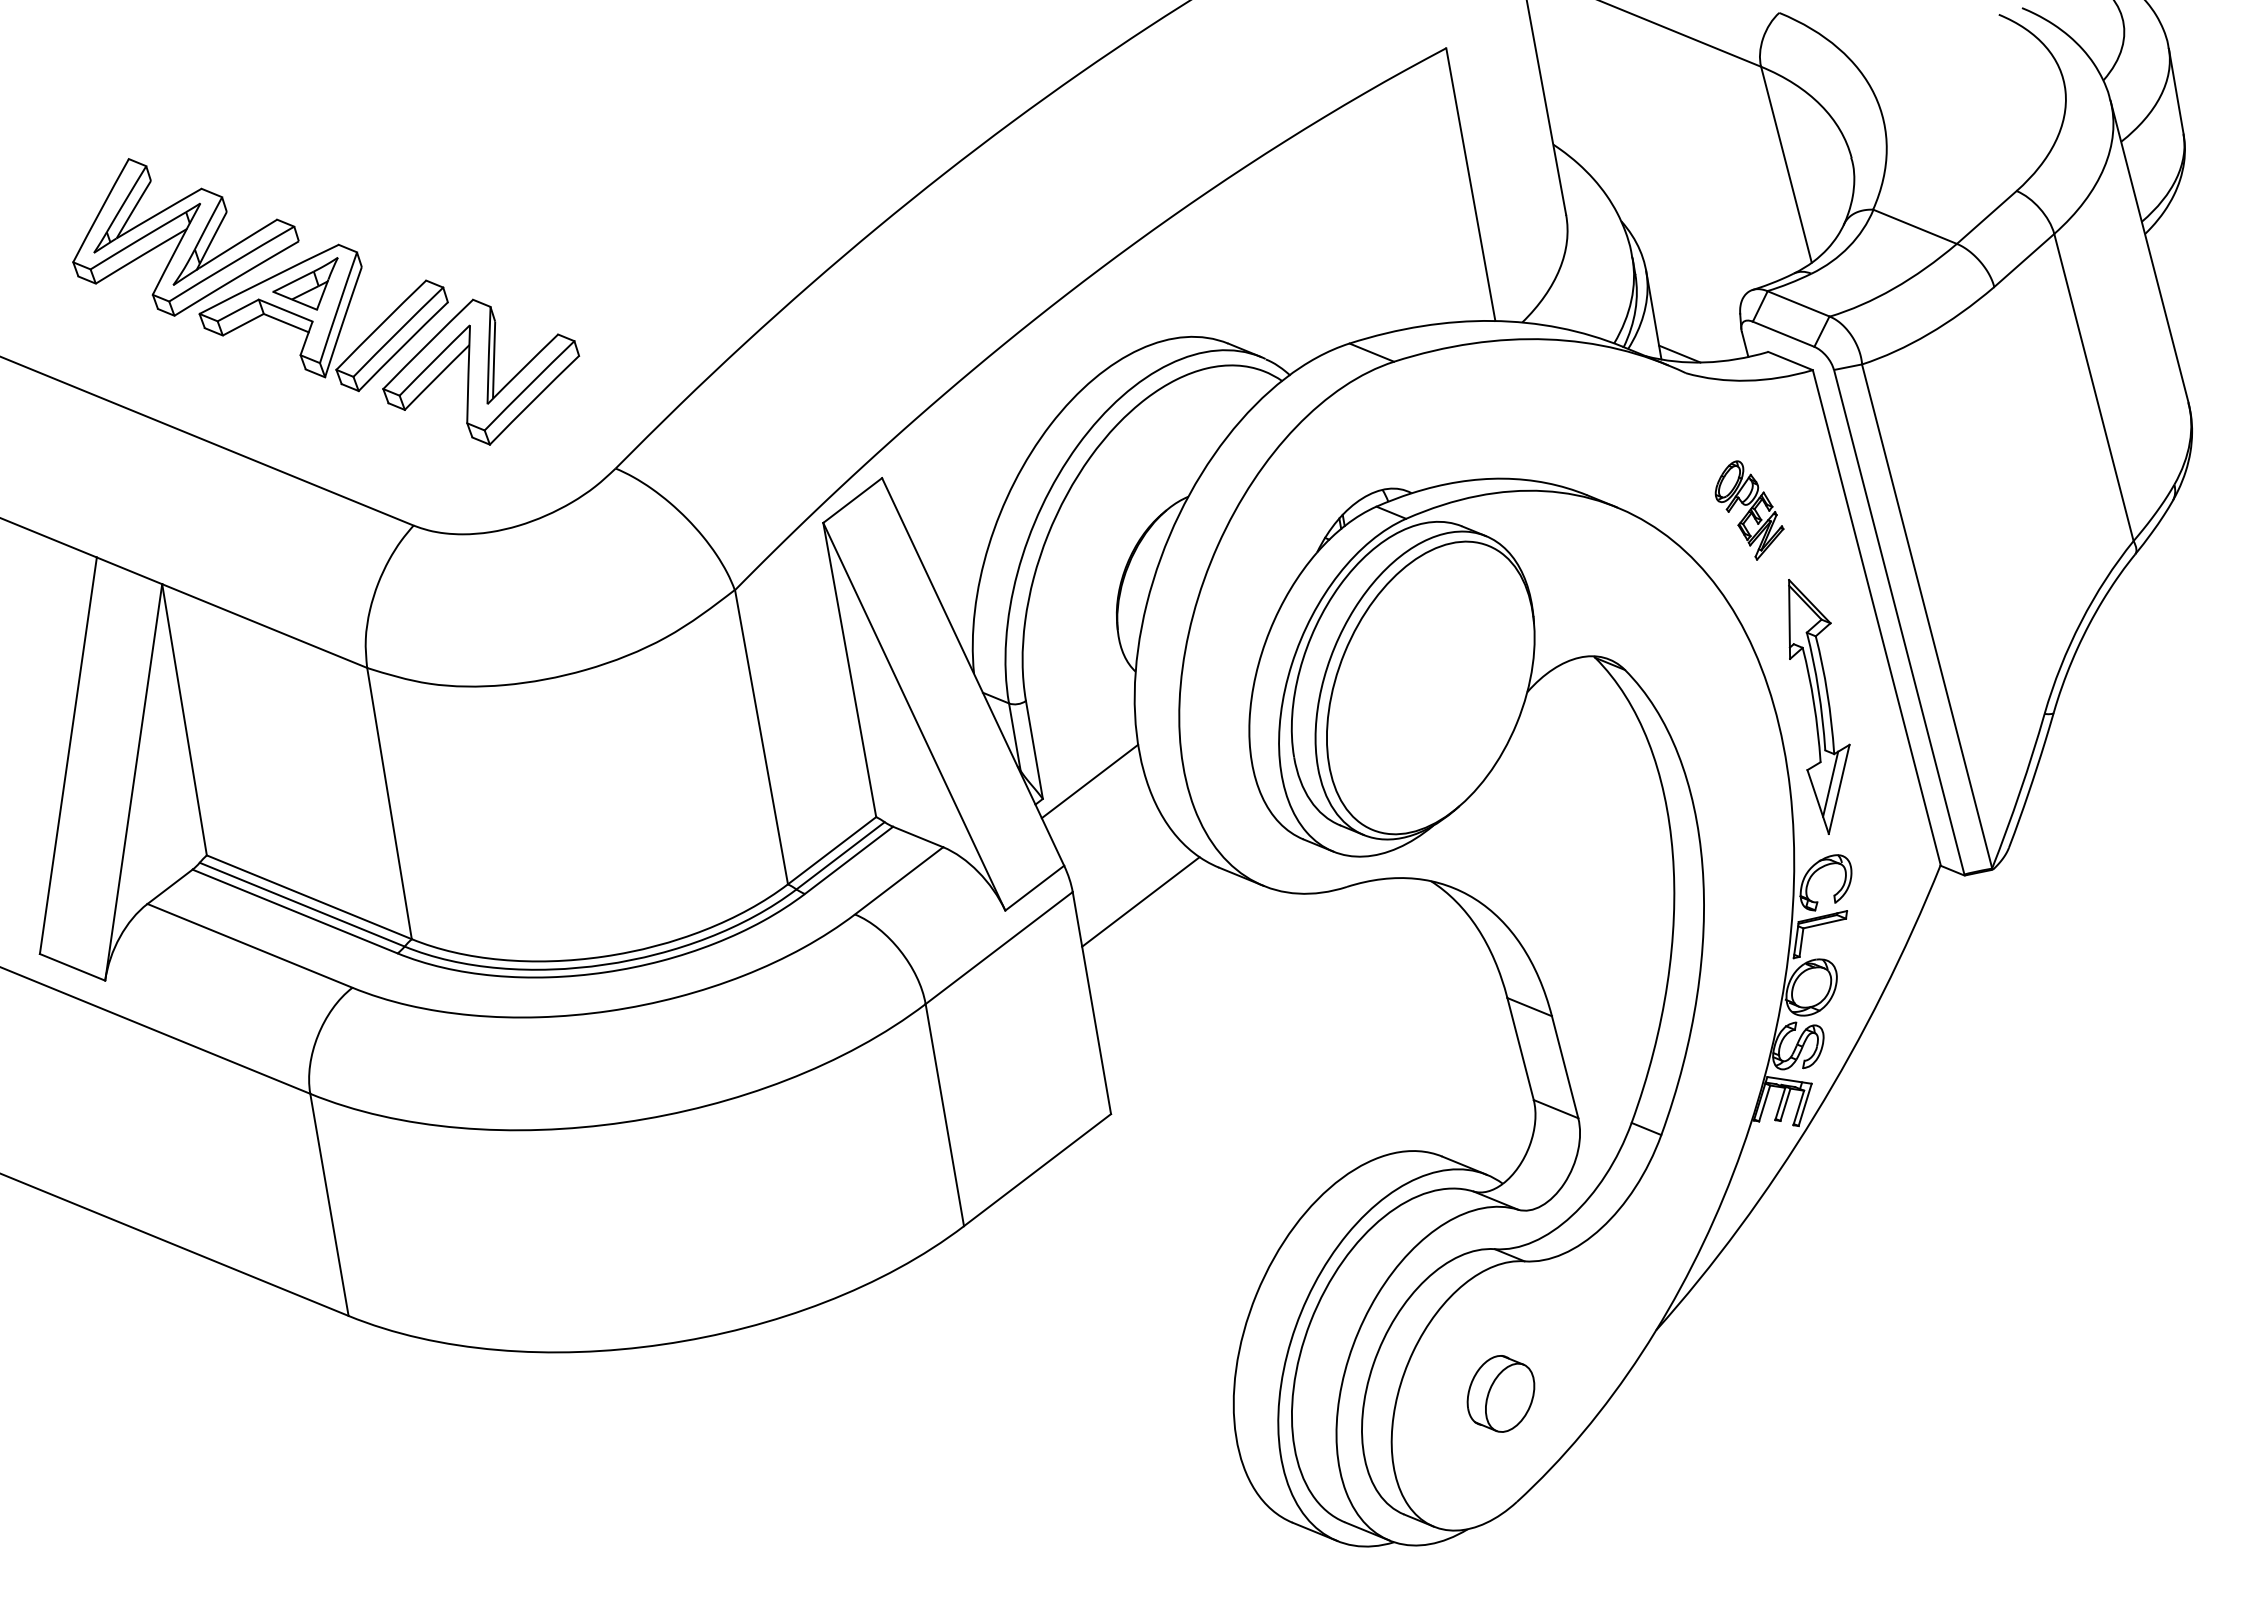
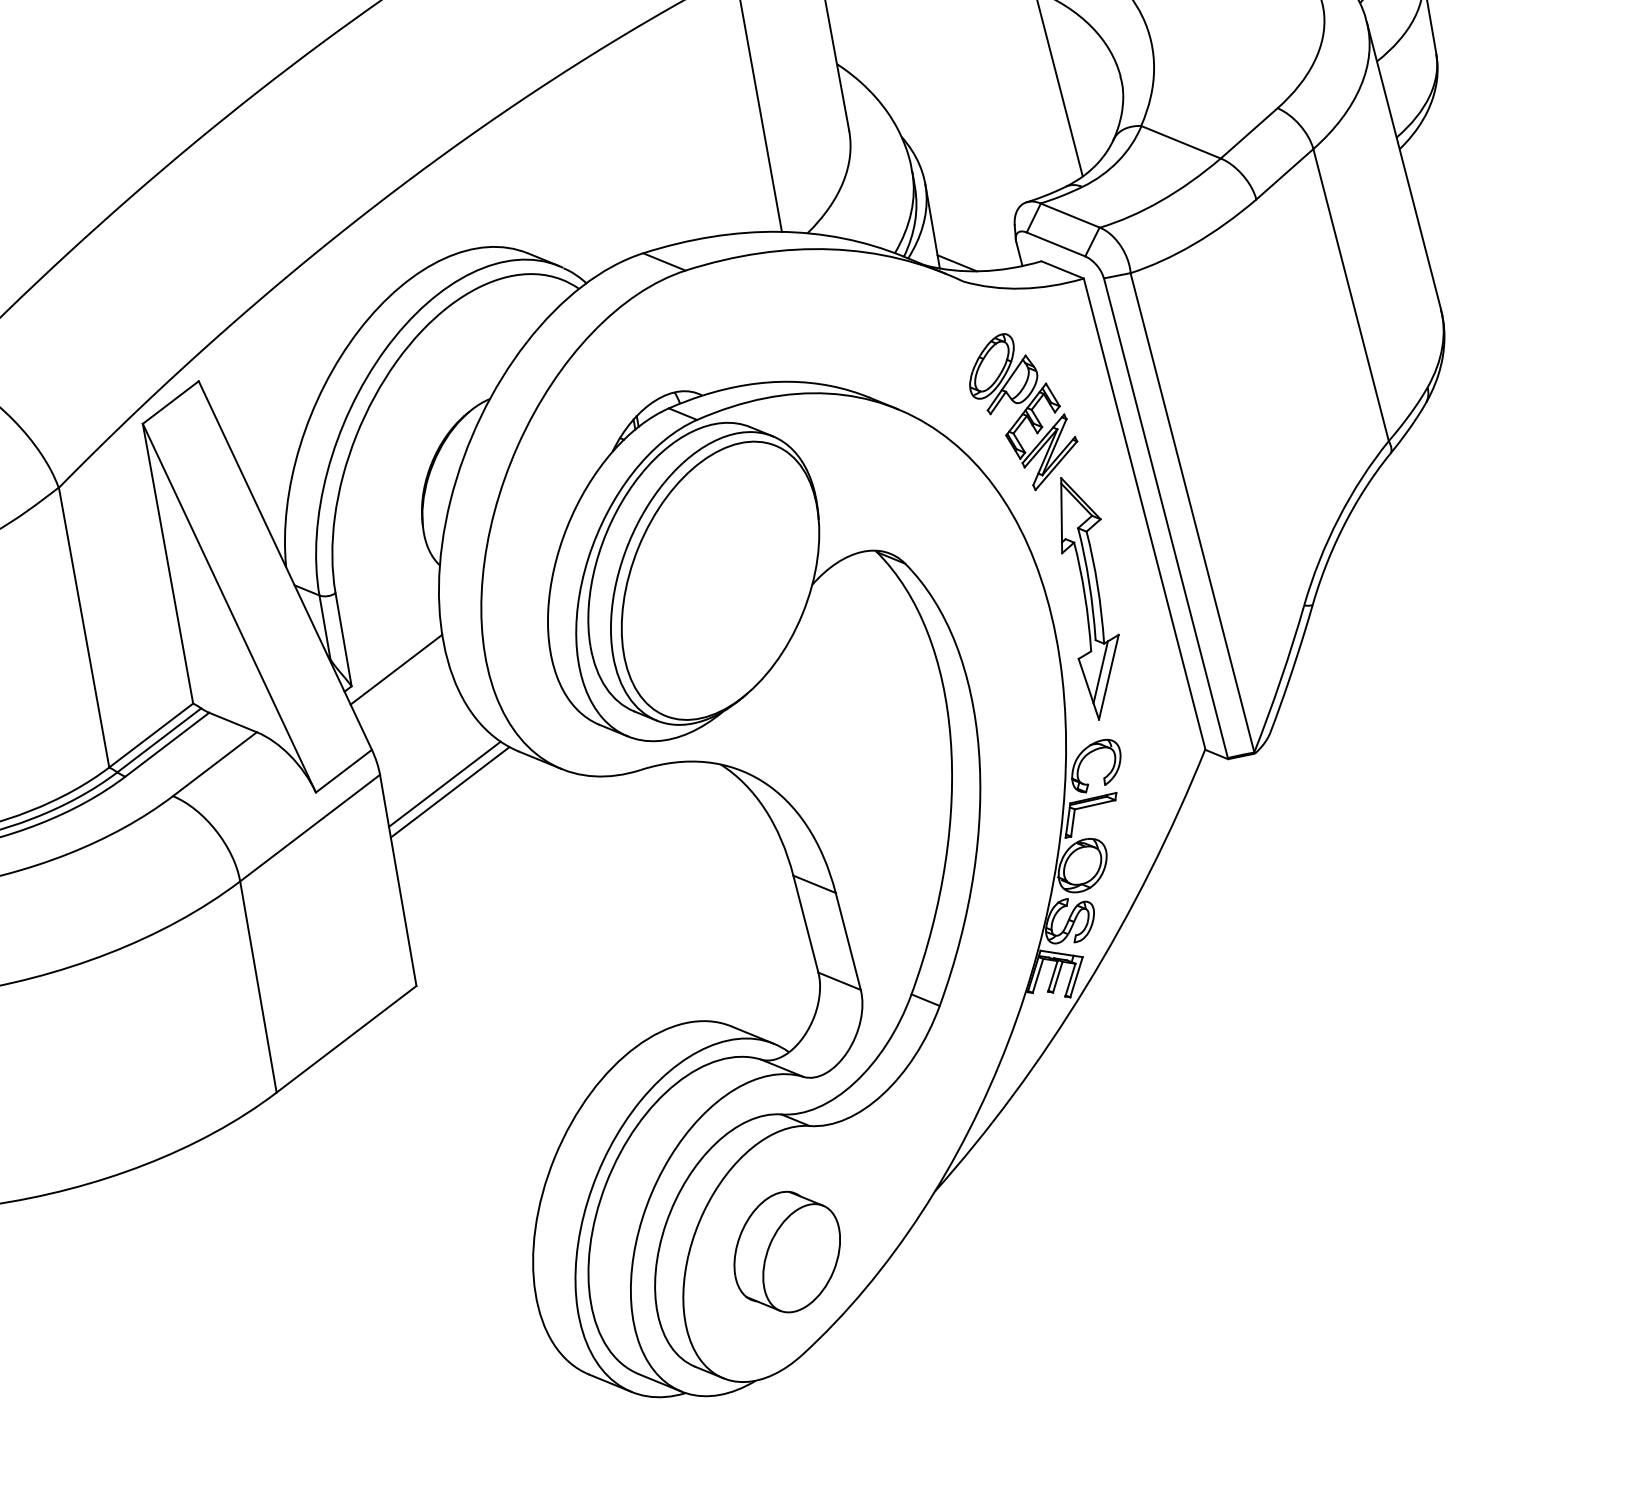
part: (1749, 510) -> (1023, 412), size x1.67
line: (1146, 910) -> (450, 792), added
part: (1500, 1393) -> (786, 1251), size x1.67

